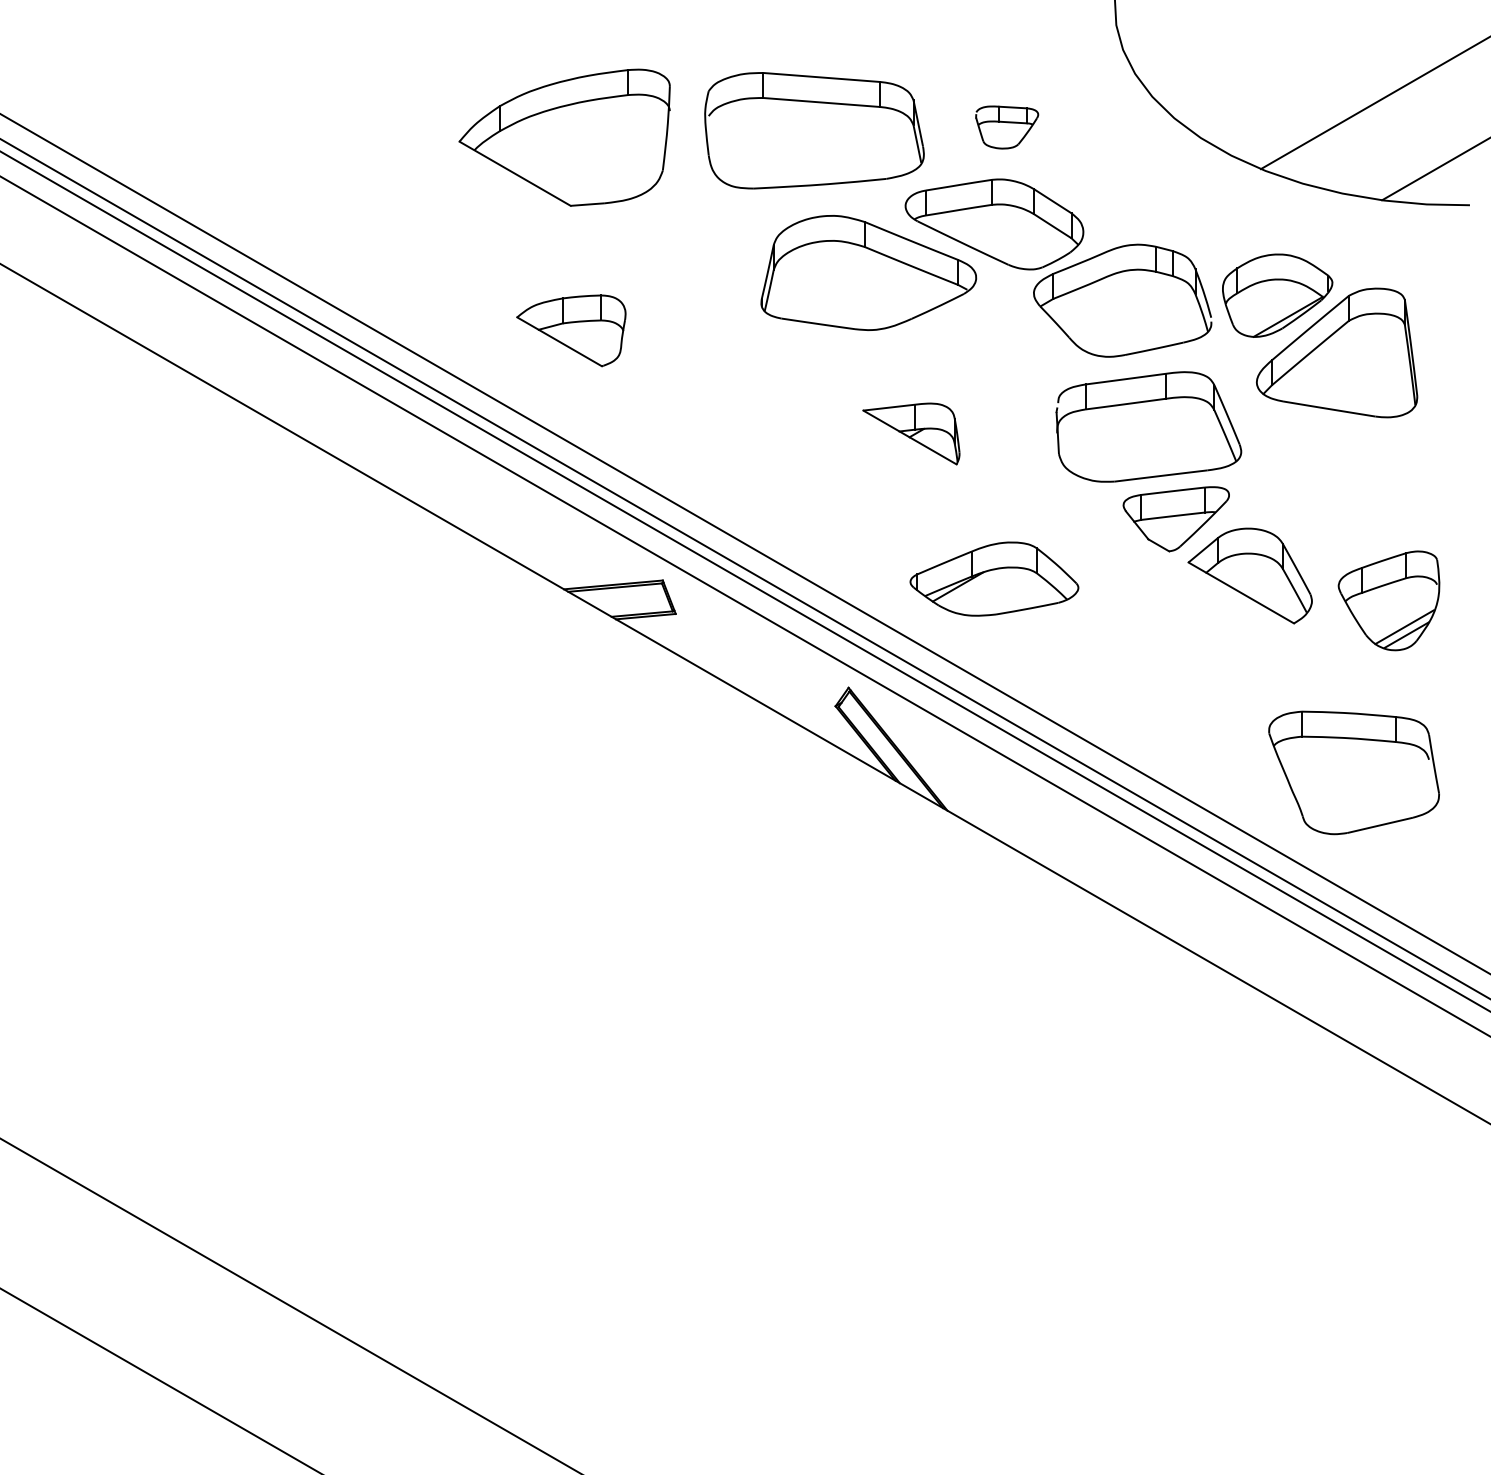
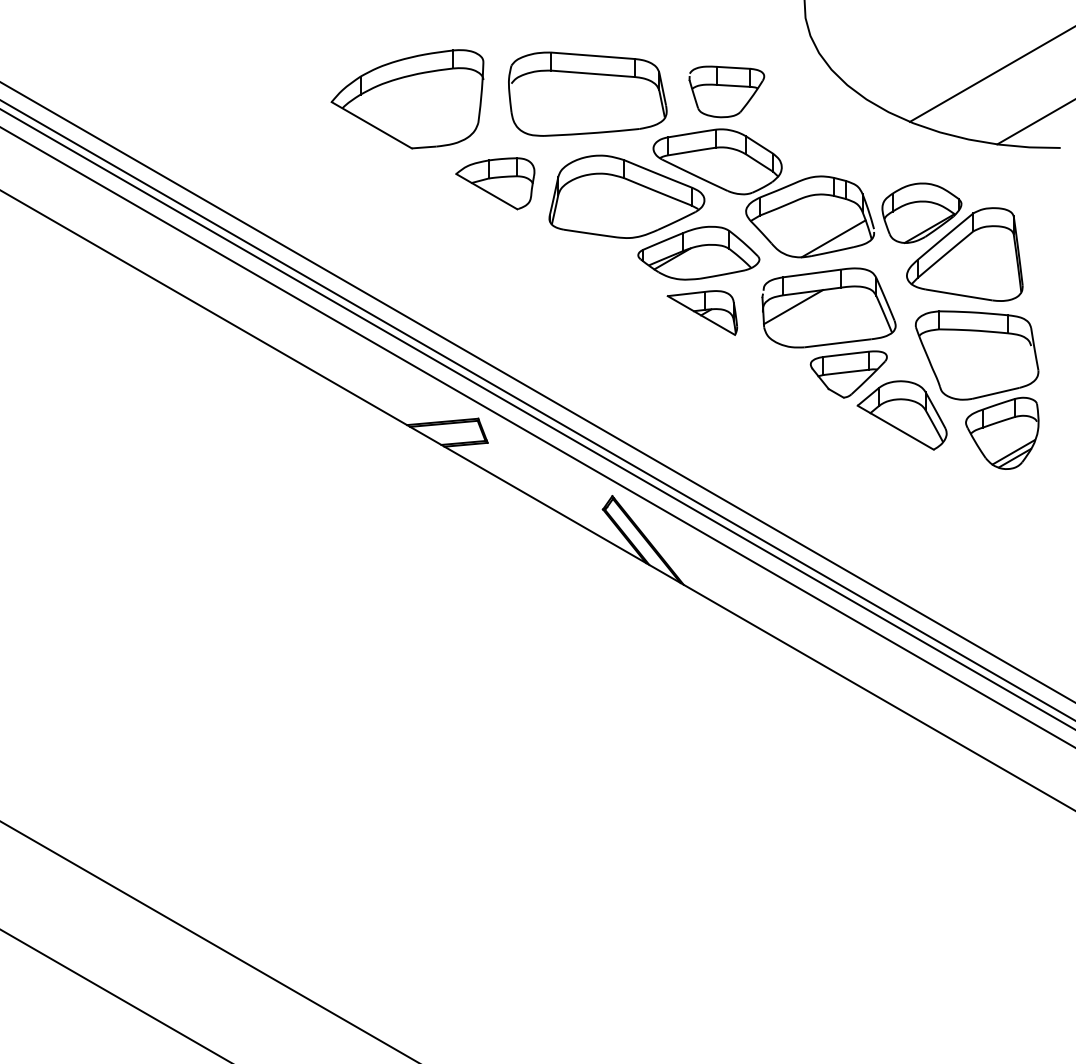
part: (1006, 127) -> (726, 91), size x1.67
part: (571, 330) -> (495, 183), moved
line: (1155, 330) -> (833, 238), added
line: (1099, 425) -> (793, 306), added
part: (911, 433) -> (702, 312), moved
part: (994, 578) -> (698, 252), moved
part: (1353, 772) -> (976, 355), moved

